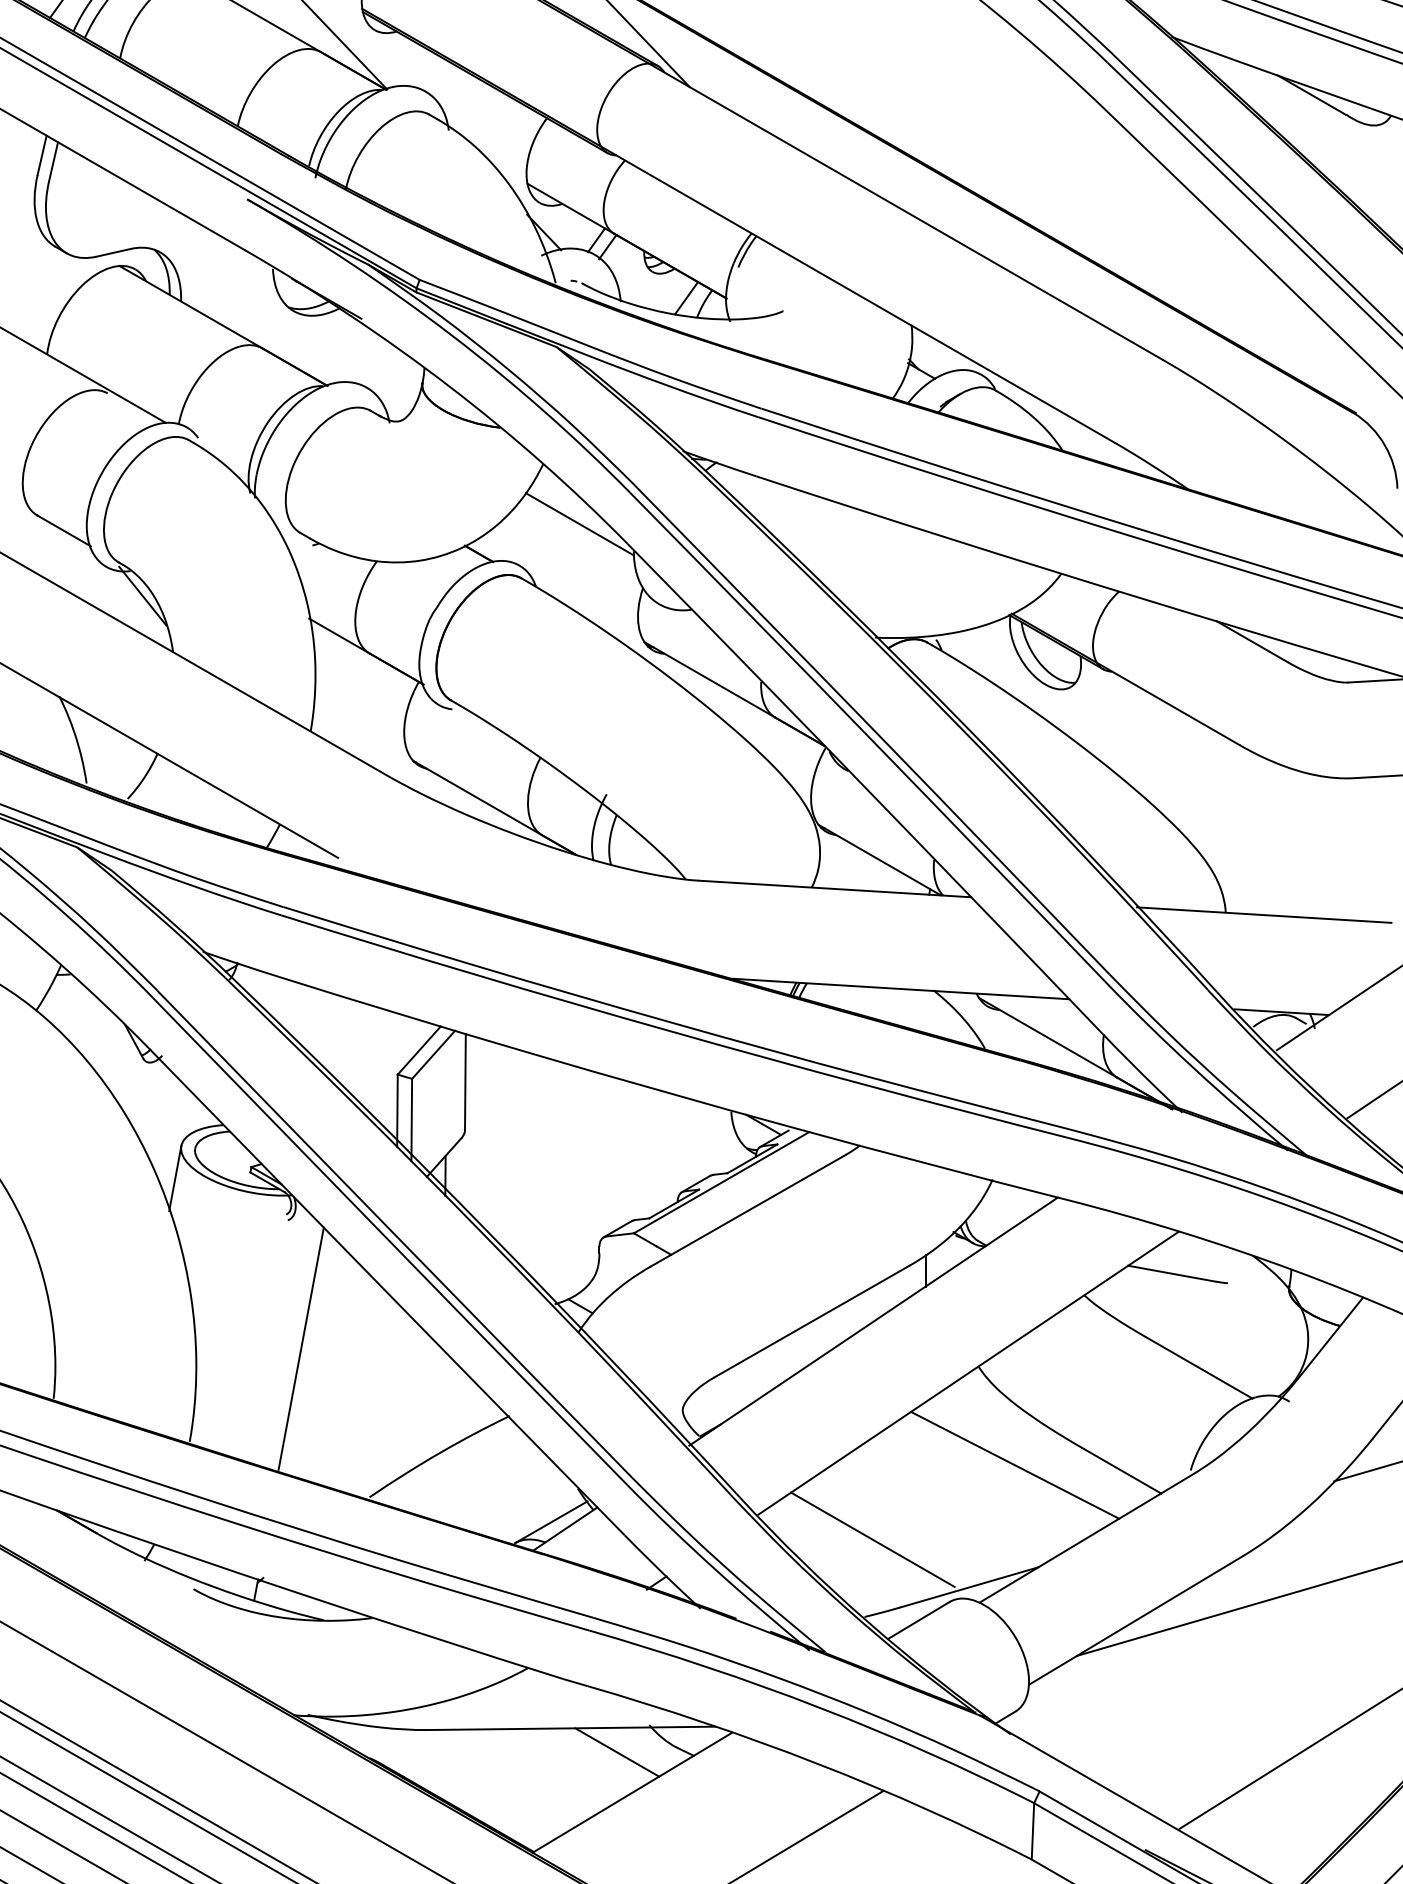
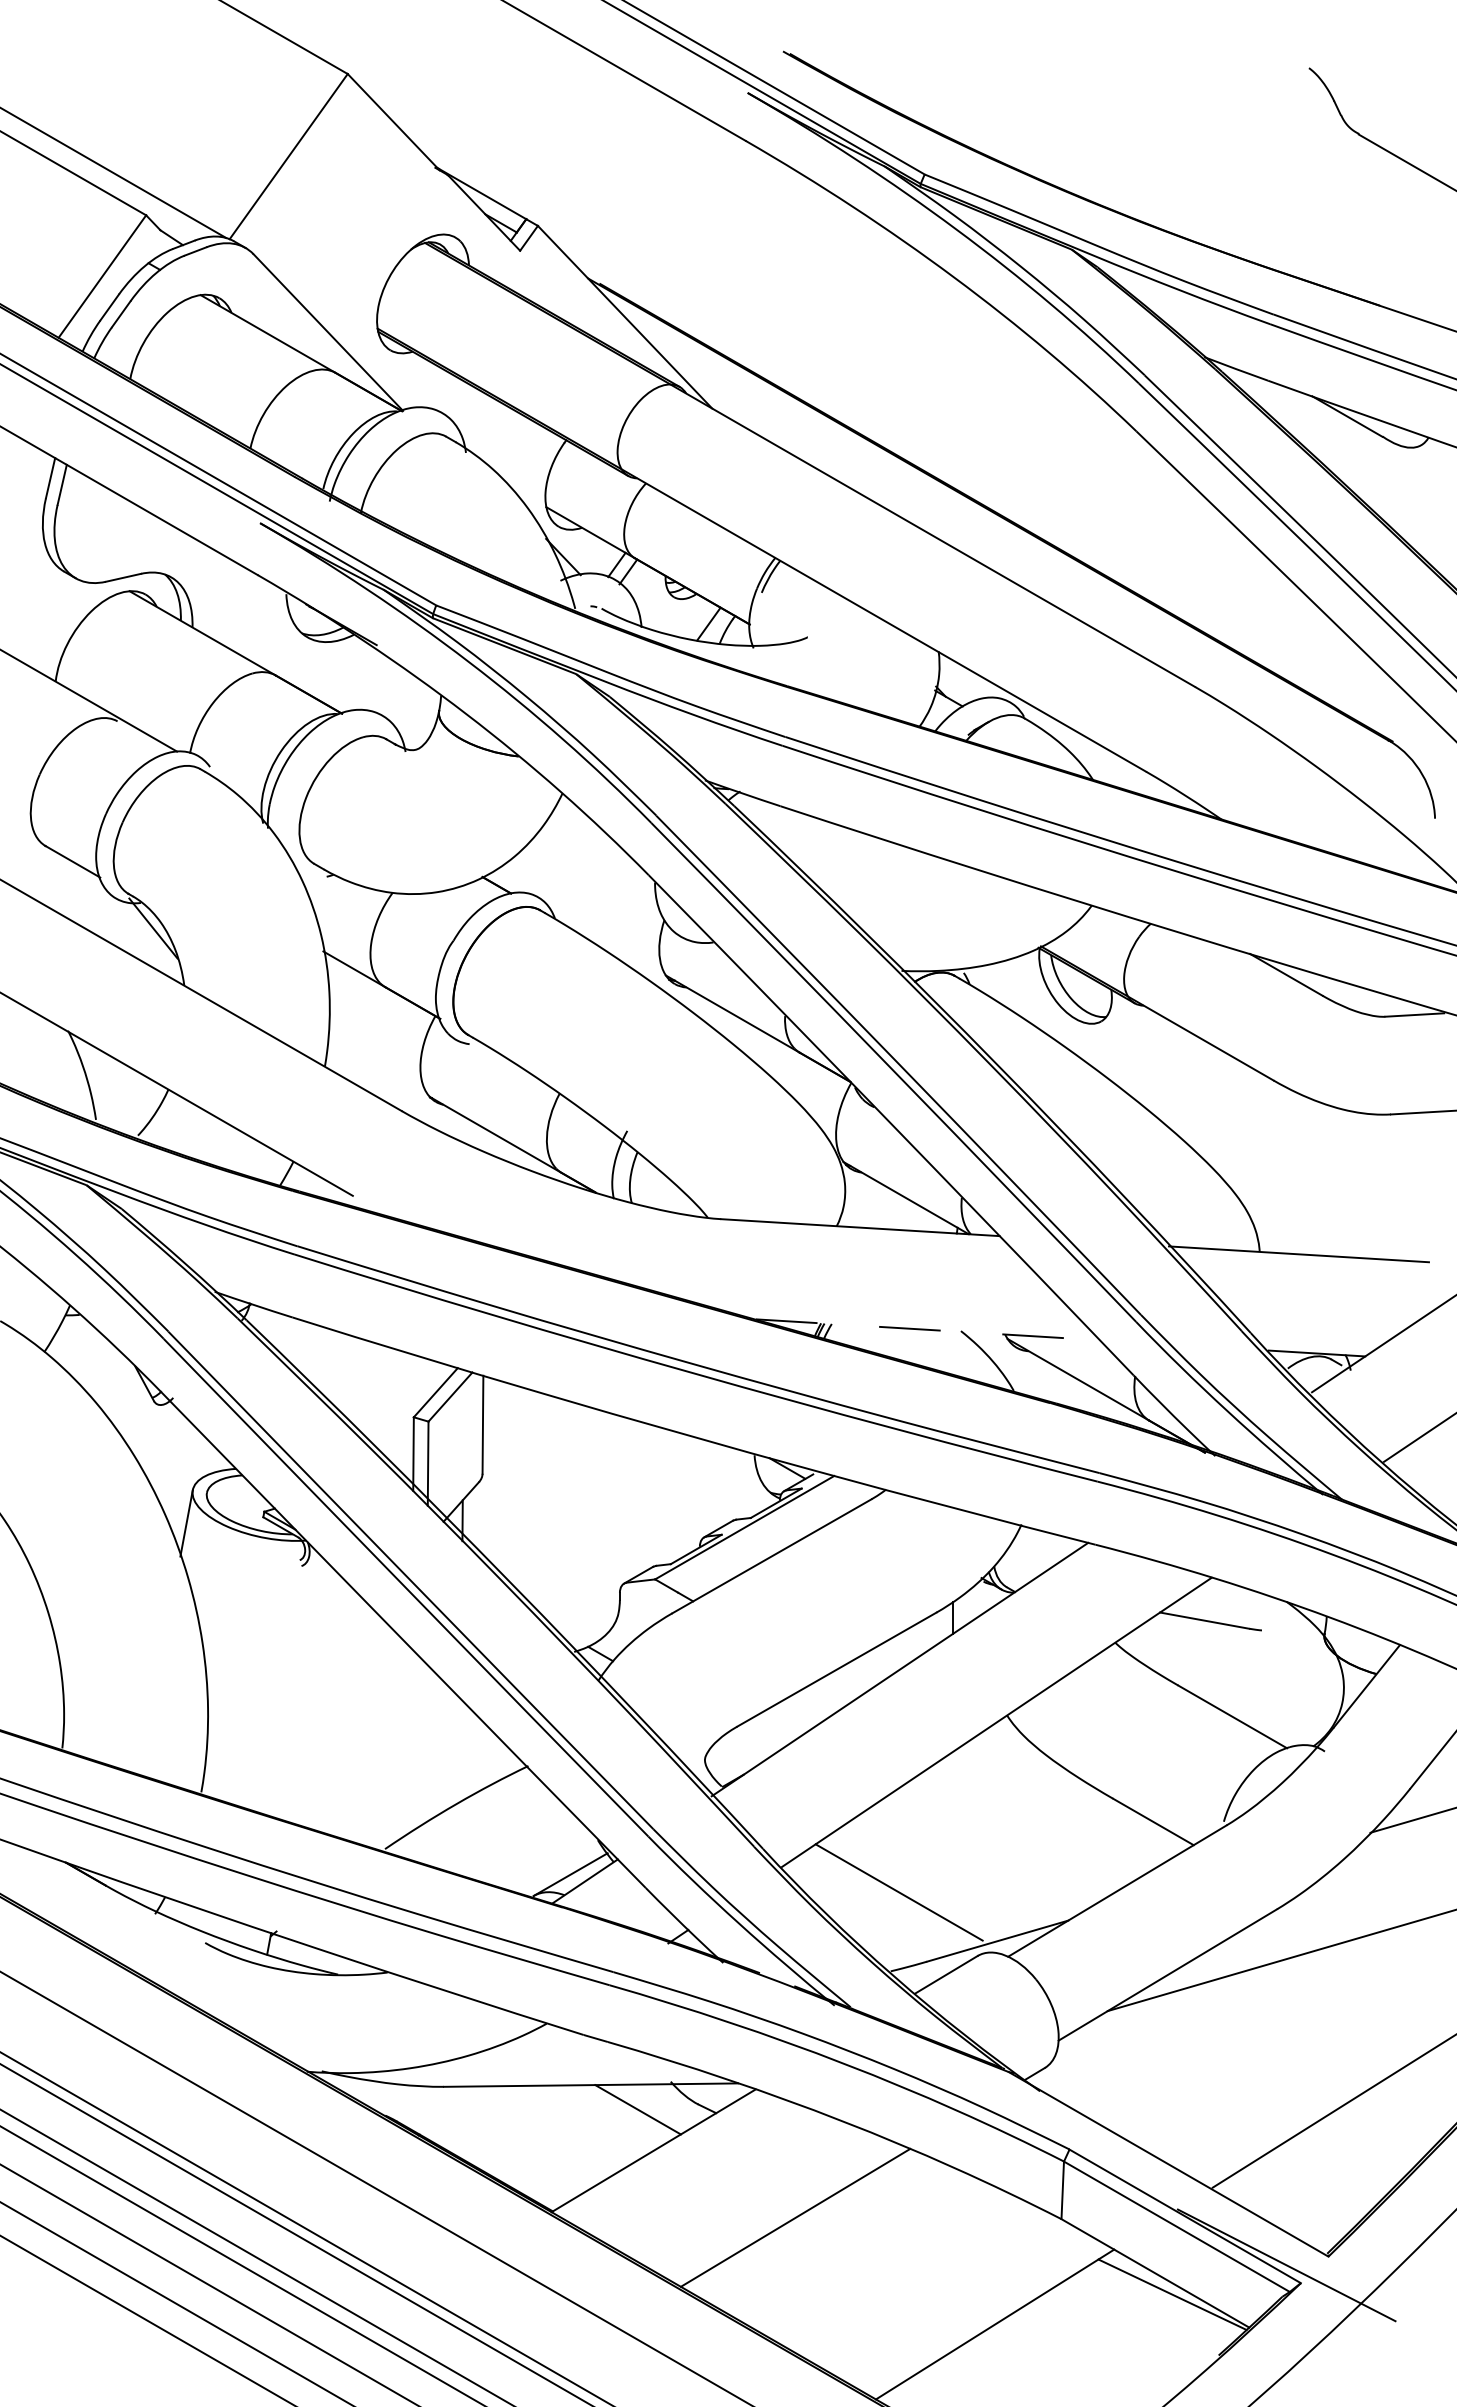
line: (579, 523) -> (599, 854), removed
line: (901, 988) -> (928, 1329), solid -> dashed
line: (301, 1348) -> (315, 1697), removed
line: (1015, 1464) -> (1044, 1815), removed

